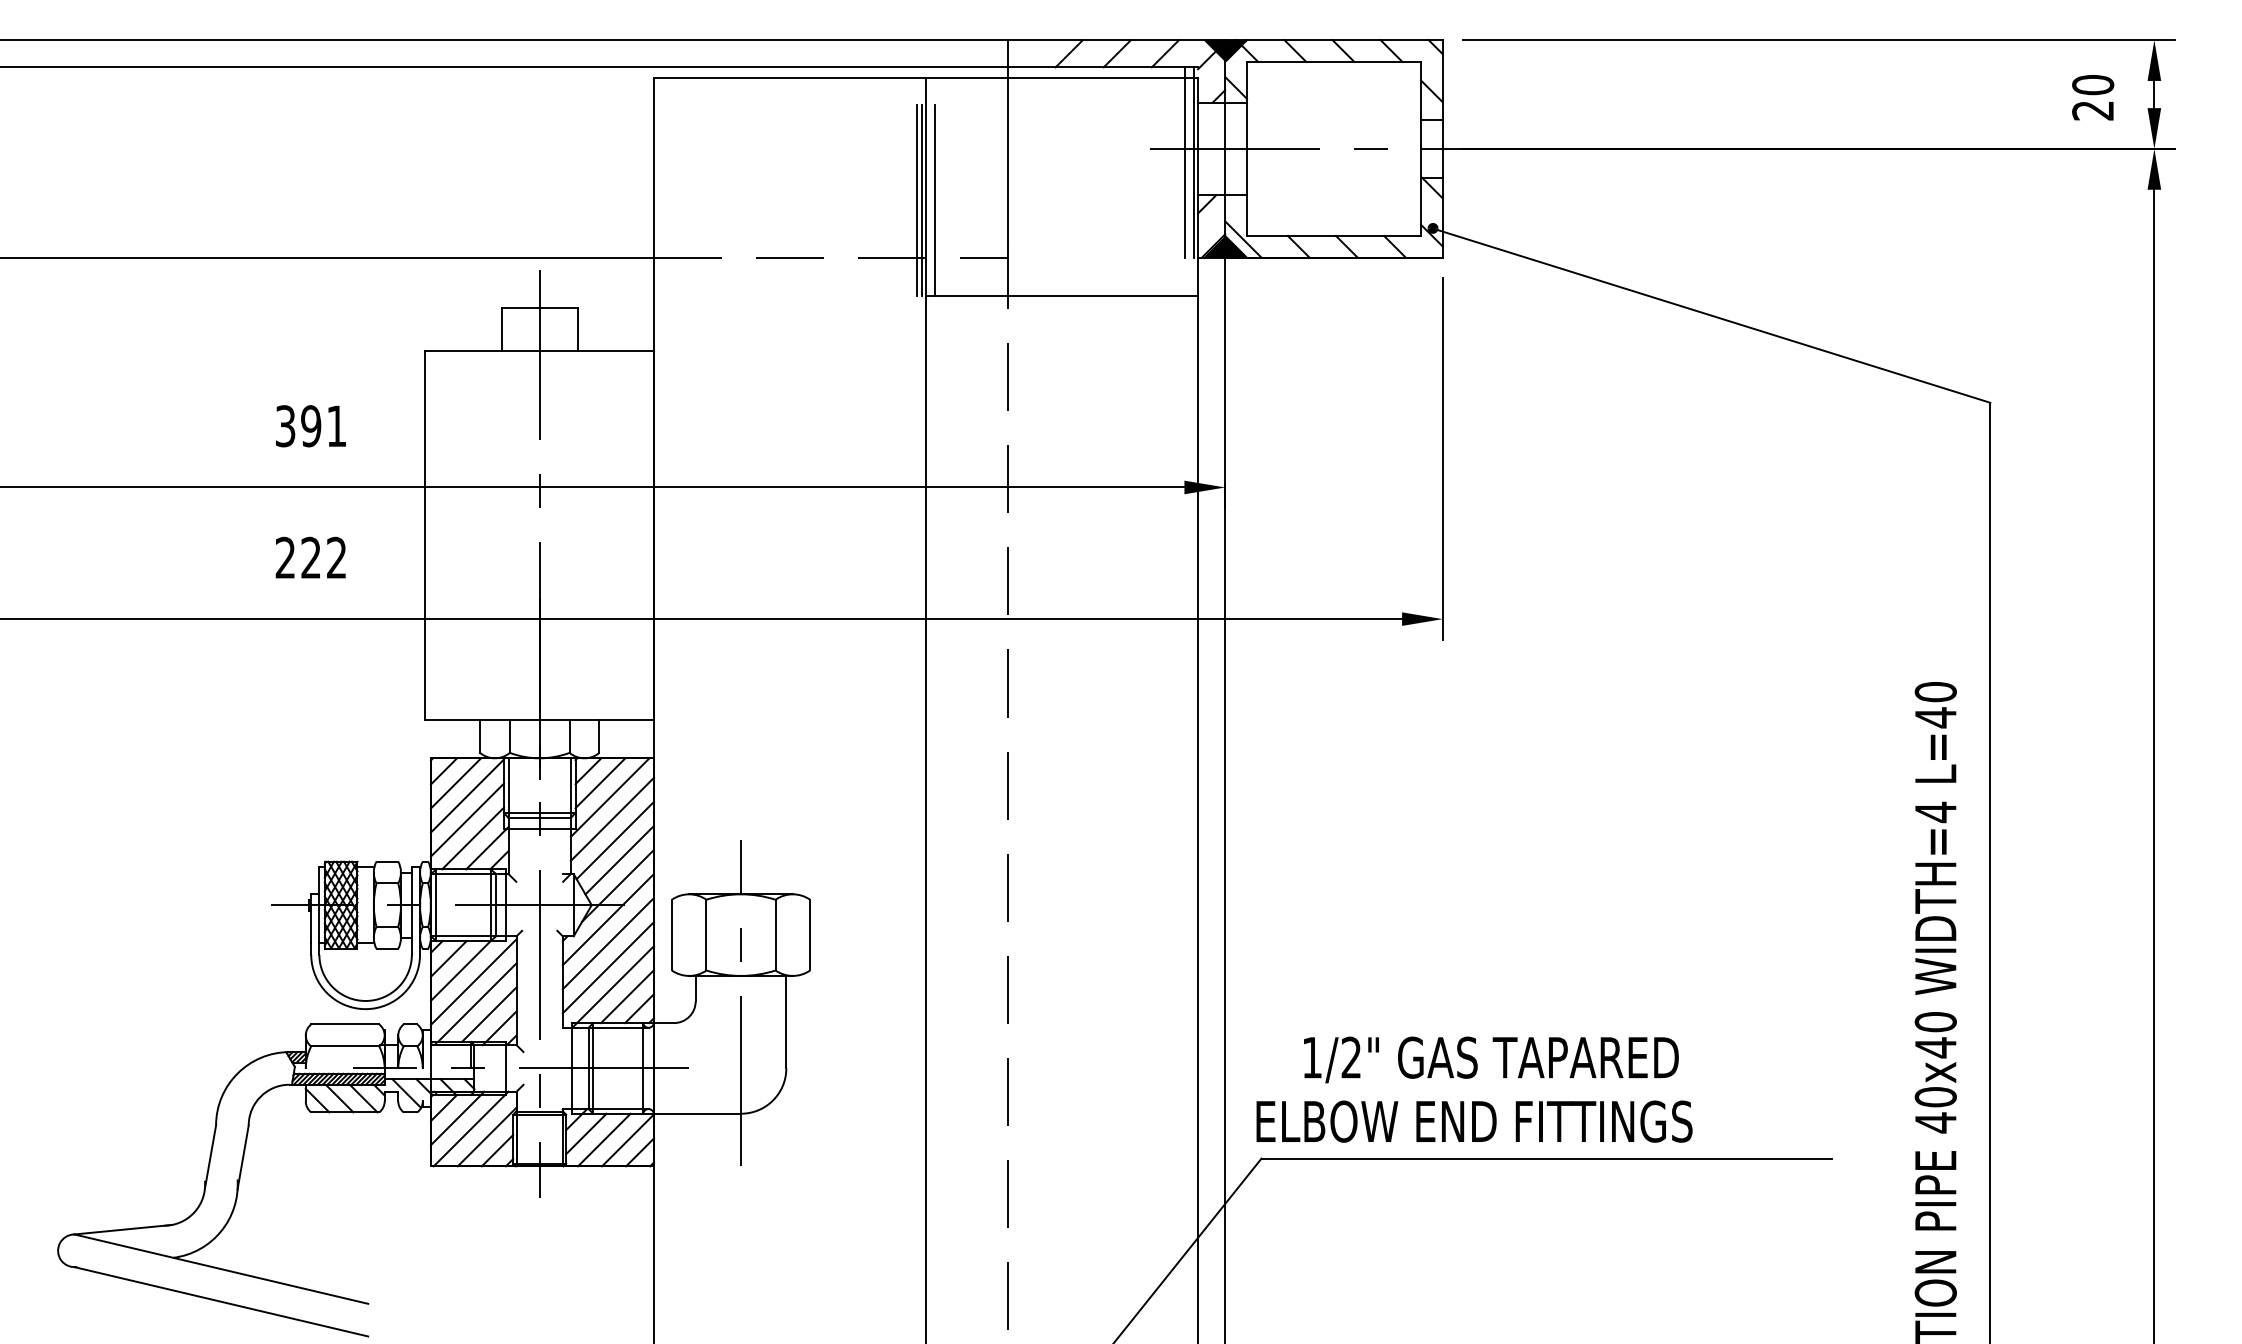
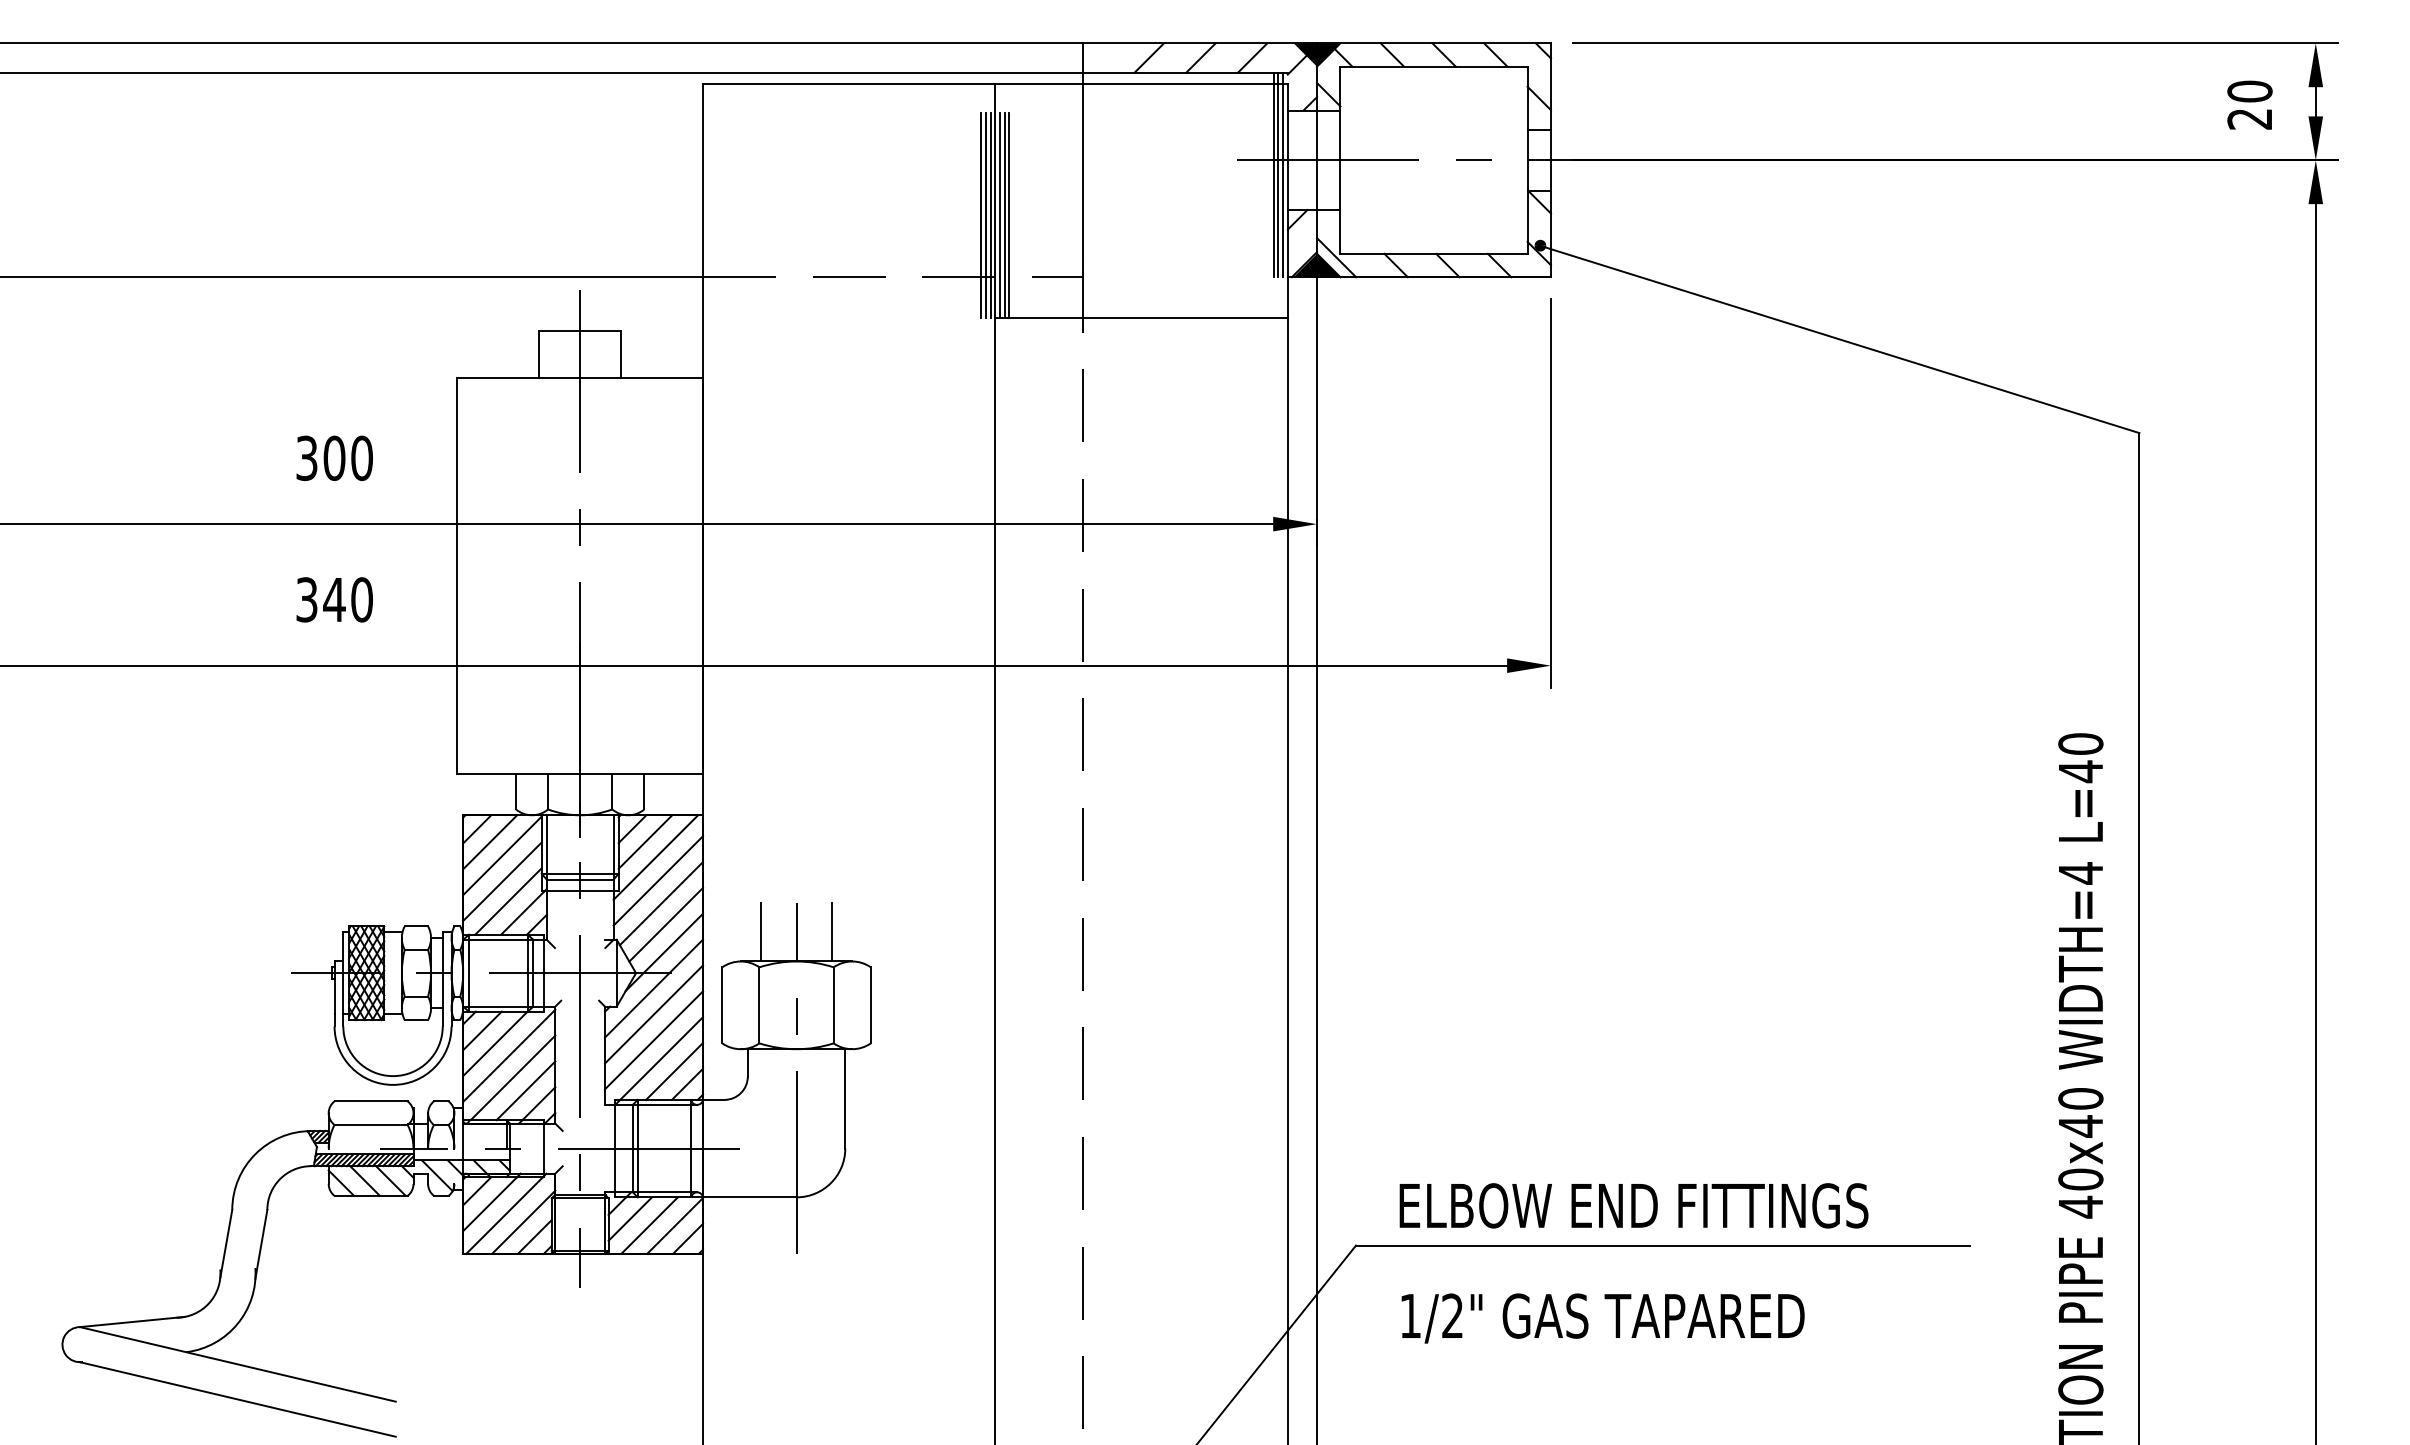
line: (1189, 162) -> (1278, 174), added
line: (913, 200) -> (981, 215), added
line: (930, 200) -> (1000, 215), added
line: (939, 200) -> (1009, 215), added
text: (323, 426) -> (347, 458), 391 -> 300
text: (311, 557) -> (334, 599), 222 -> 340
line: (708, 867) -> (761, 932), added
line: (773, 867) -> (831, 932), added
text: (1490, 1059) -> (1602, 1318), moved
text: (1474, 1121) -> (1633, 1205), moved

